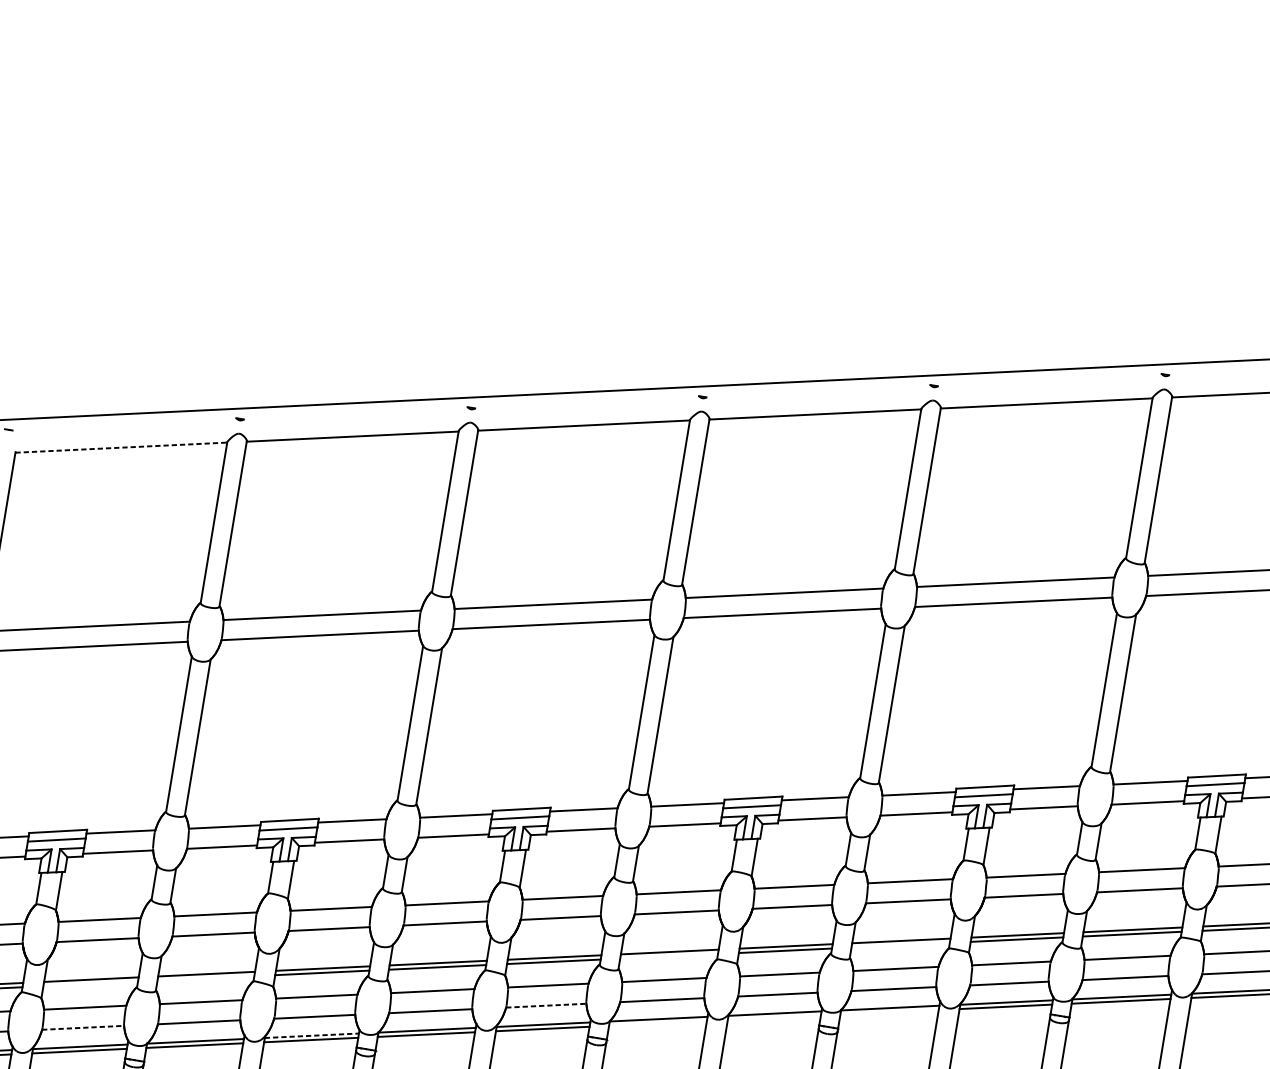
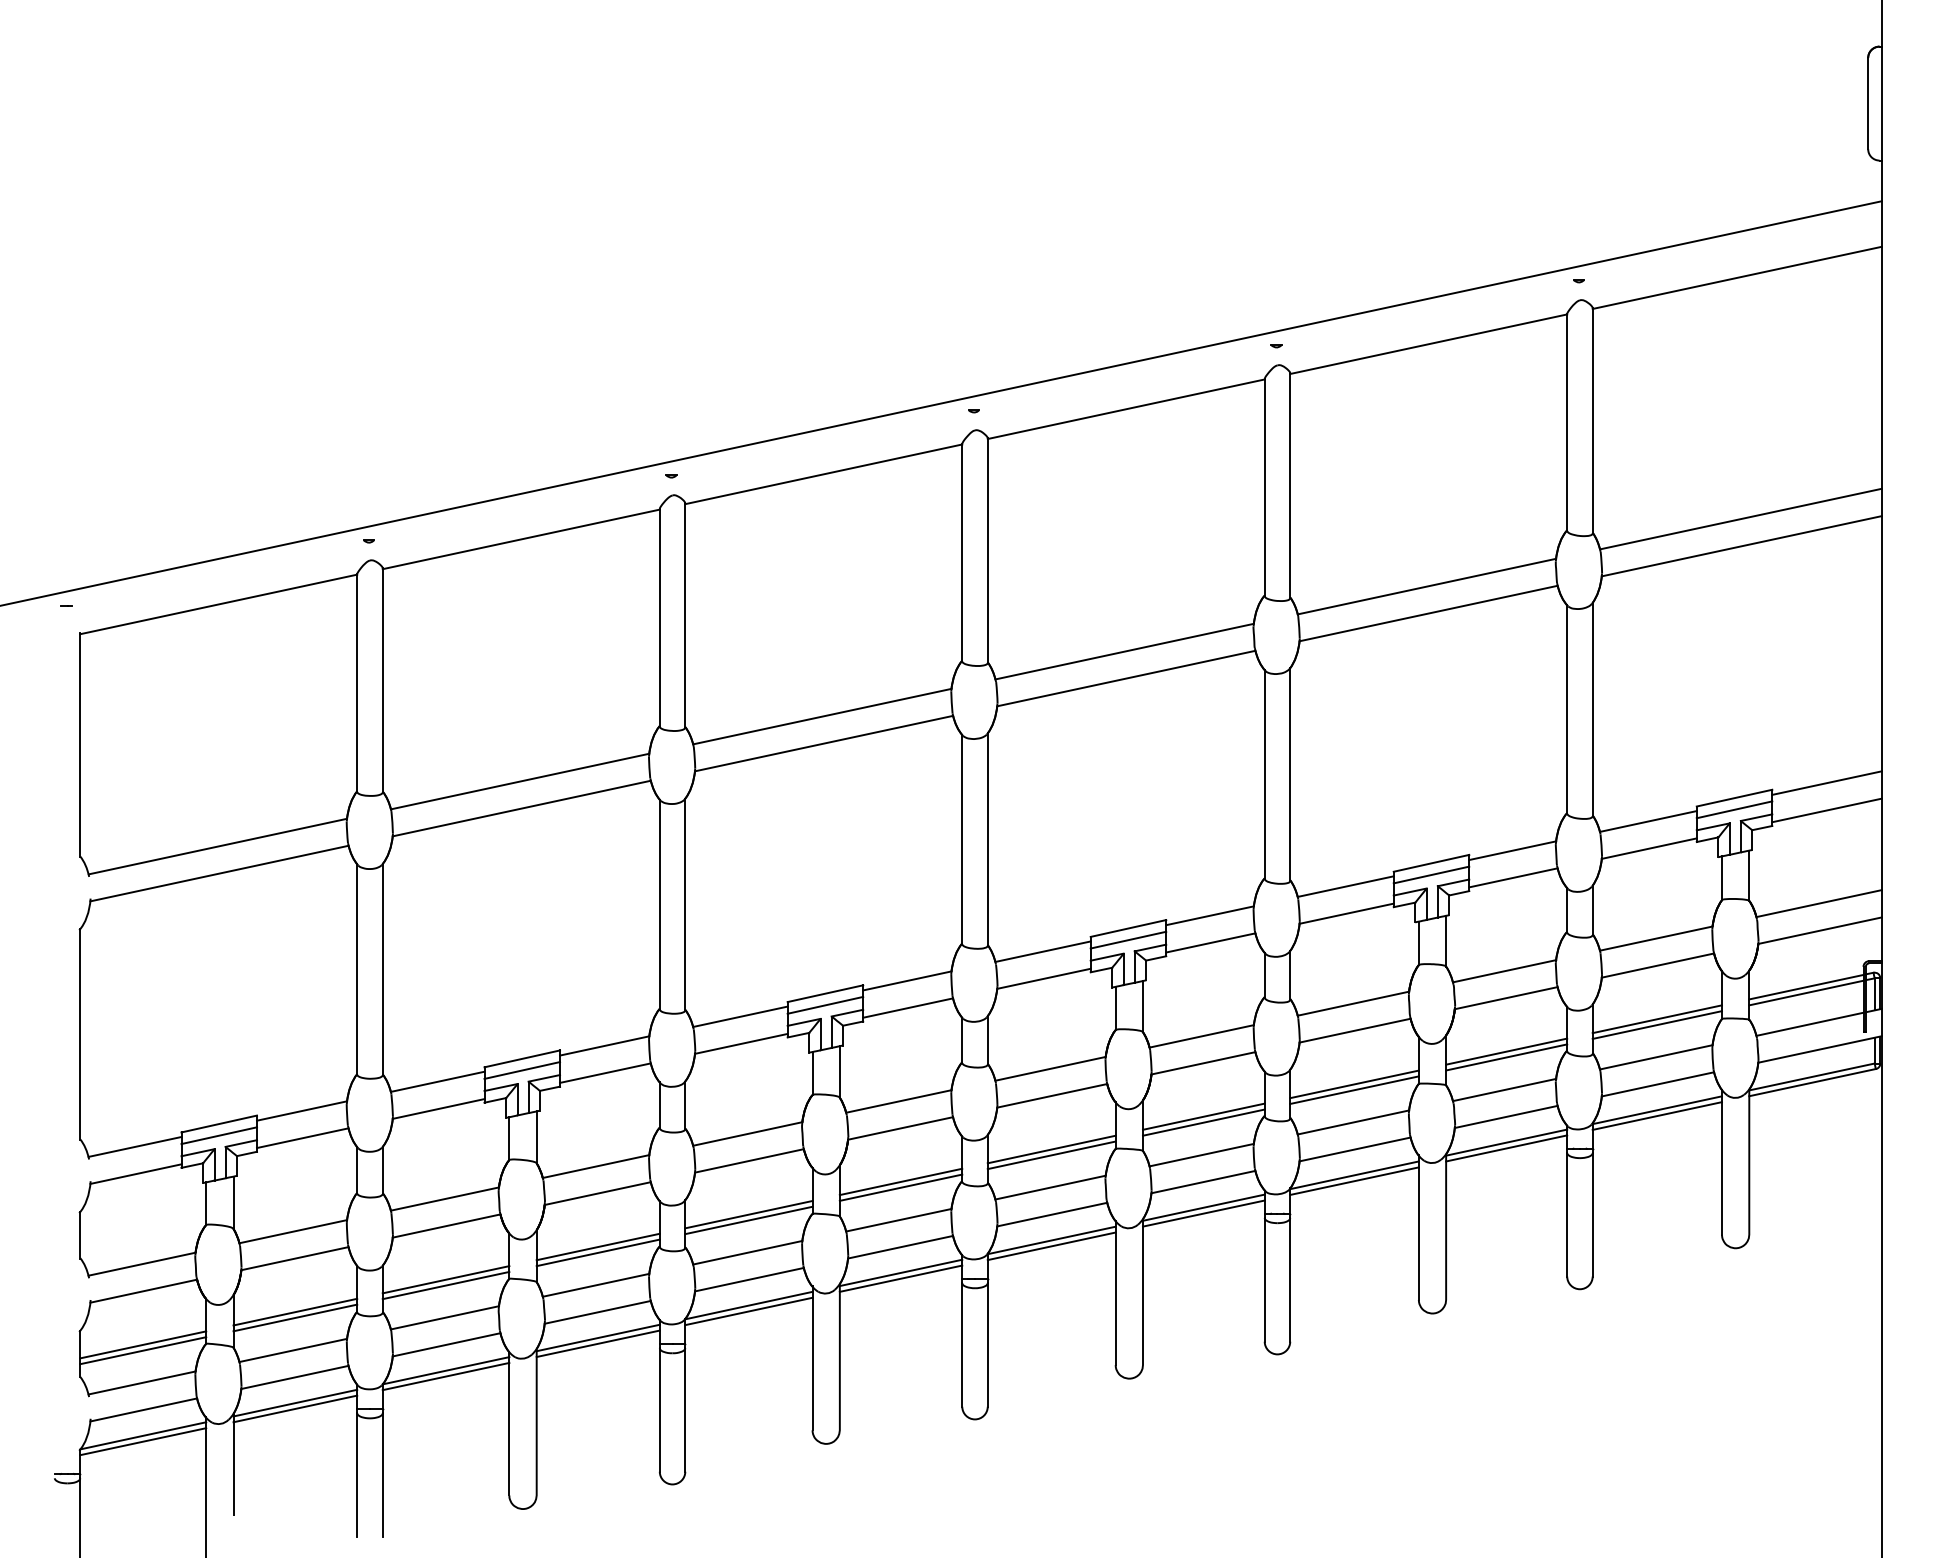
line: (121, 447) -> (218, 604), dashed -> solid
line: (900, 944) -> (1354, 1089), added
line: (668, 956) -> (1051, 1155), added
line: (205, 978) -> (445, 1285), added
line: (90, 983) -> (295, 1317), added
line: (546, 1005) -> (900, 1247), dashed -> solid
line: (889, 1011) -> (1354, 1180), added
line: (774, 1017) -> (1203, 1213), added
line: (657, 1023) -> (1051, 1246), added
line: (82, 1027) -> (294, 1377), dashed -> solid
line: (312, 1035) -> (598, 1337), dashed -> solid

